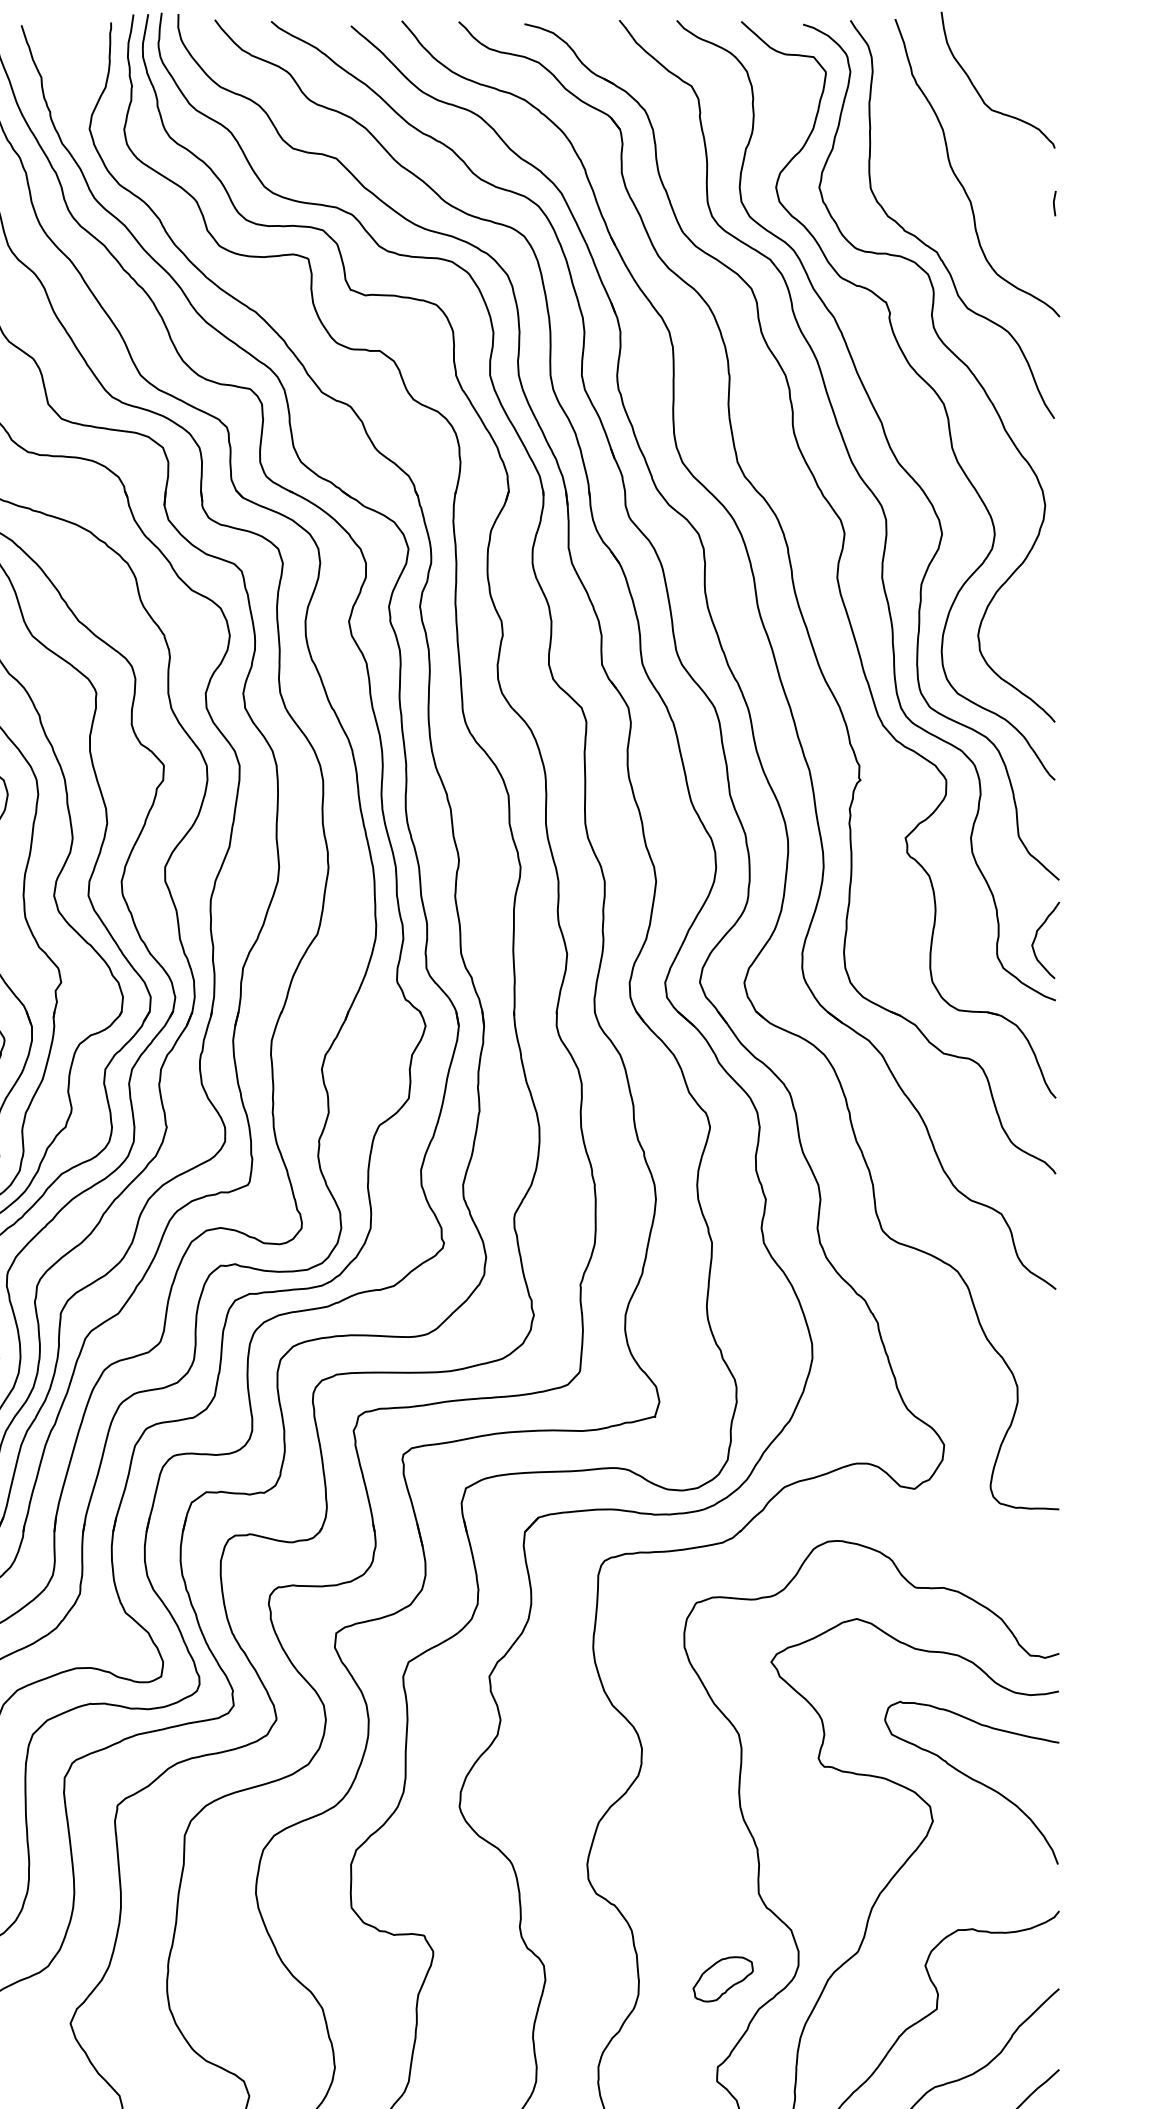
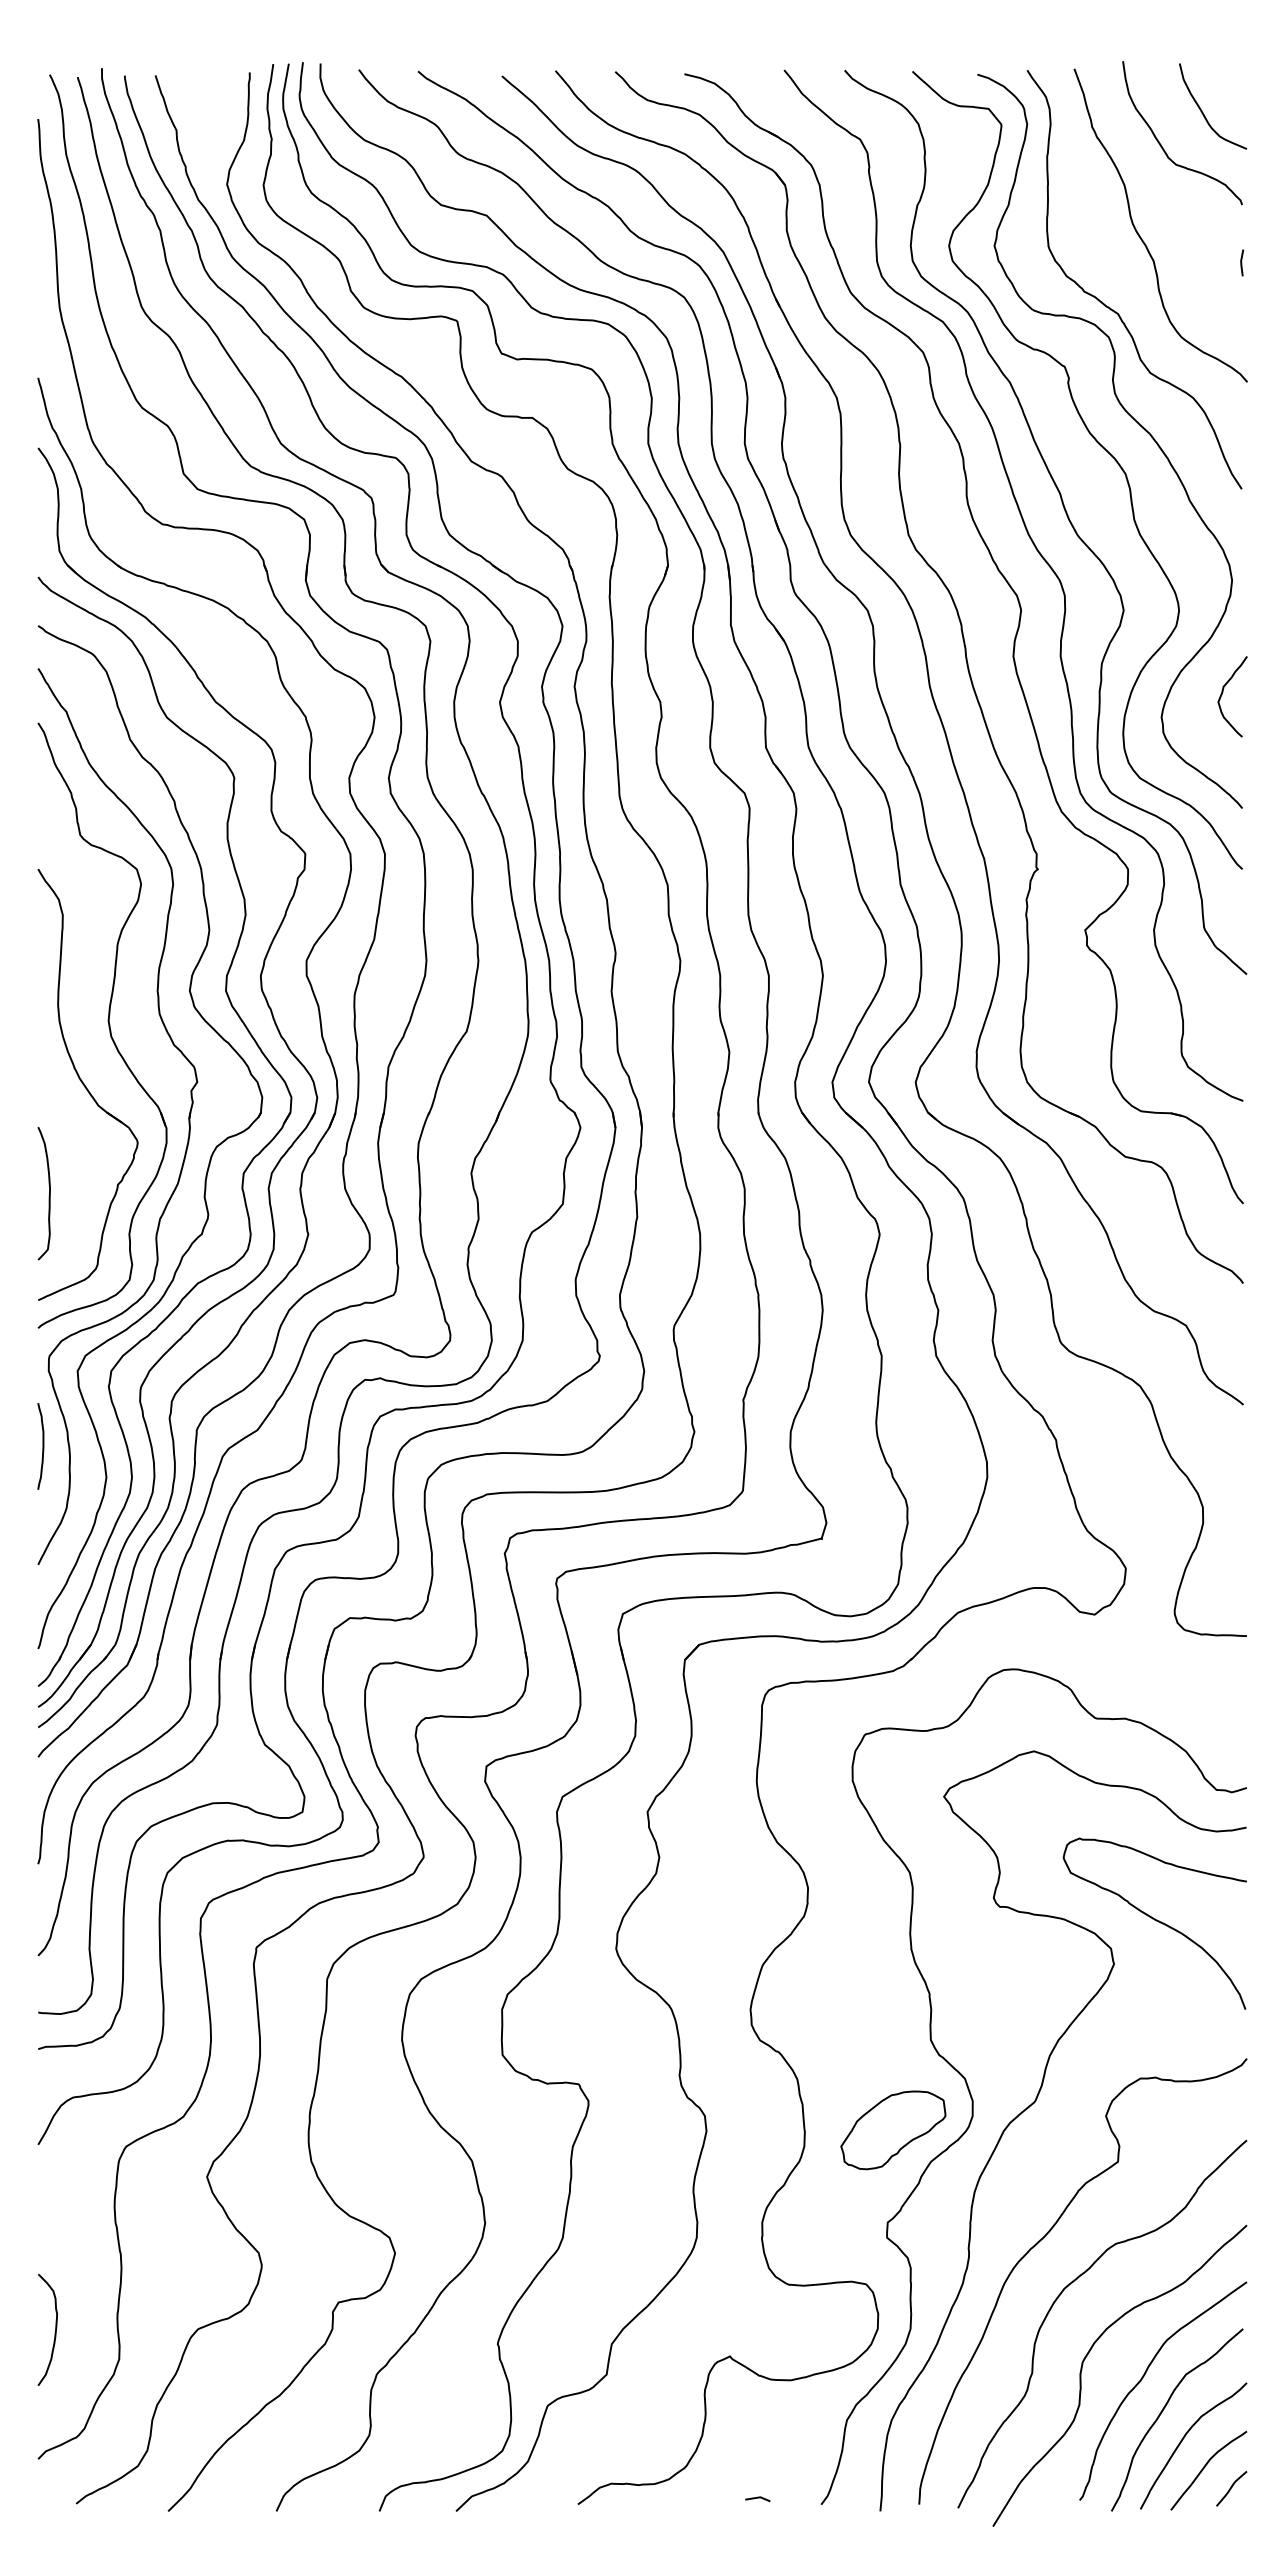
curve: (1018, 60) -> (1203, 112), added
curve: (1037, 936) -> (1223, 692), moved
part: (723, 1979) -> (893, 2130), size x1.67

